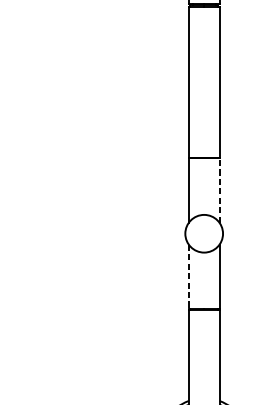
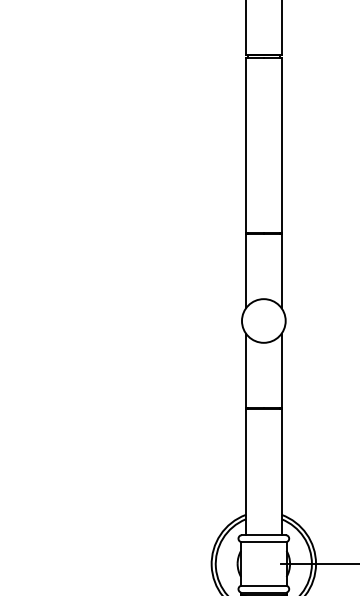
line: (219, 190) -> (281, 270), dashed -> solid
line: (188, 277) -> (245, 371), dashed -> solid

